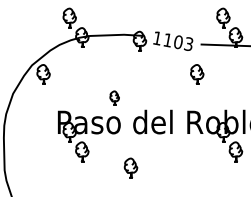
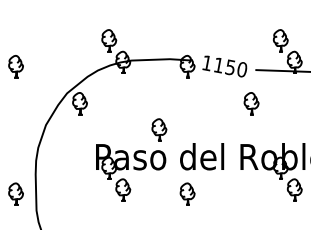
text: (183, 43) -> (236, 68), 1103 -> 1150
part: (114, 97) -> (159, 129), size x1.43
part: (130, 167) -> (187, 193), moved

